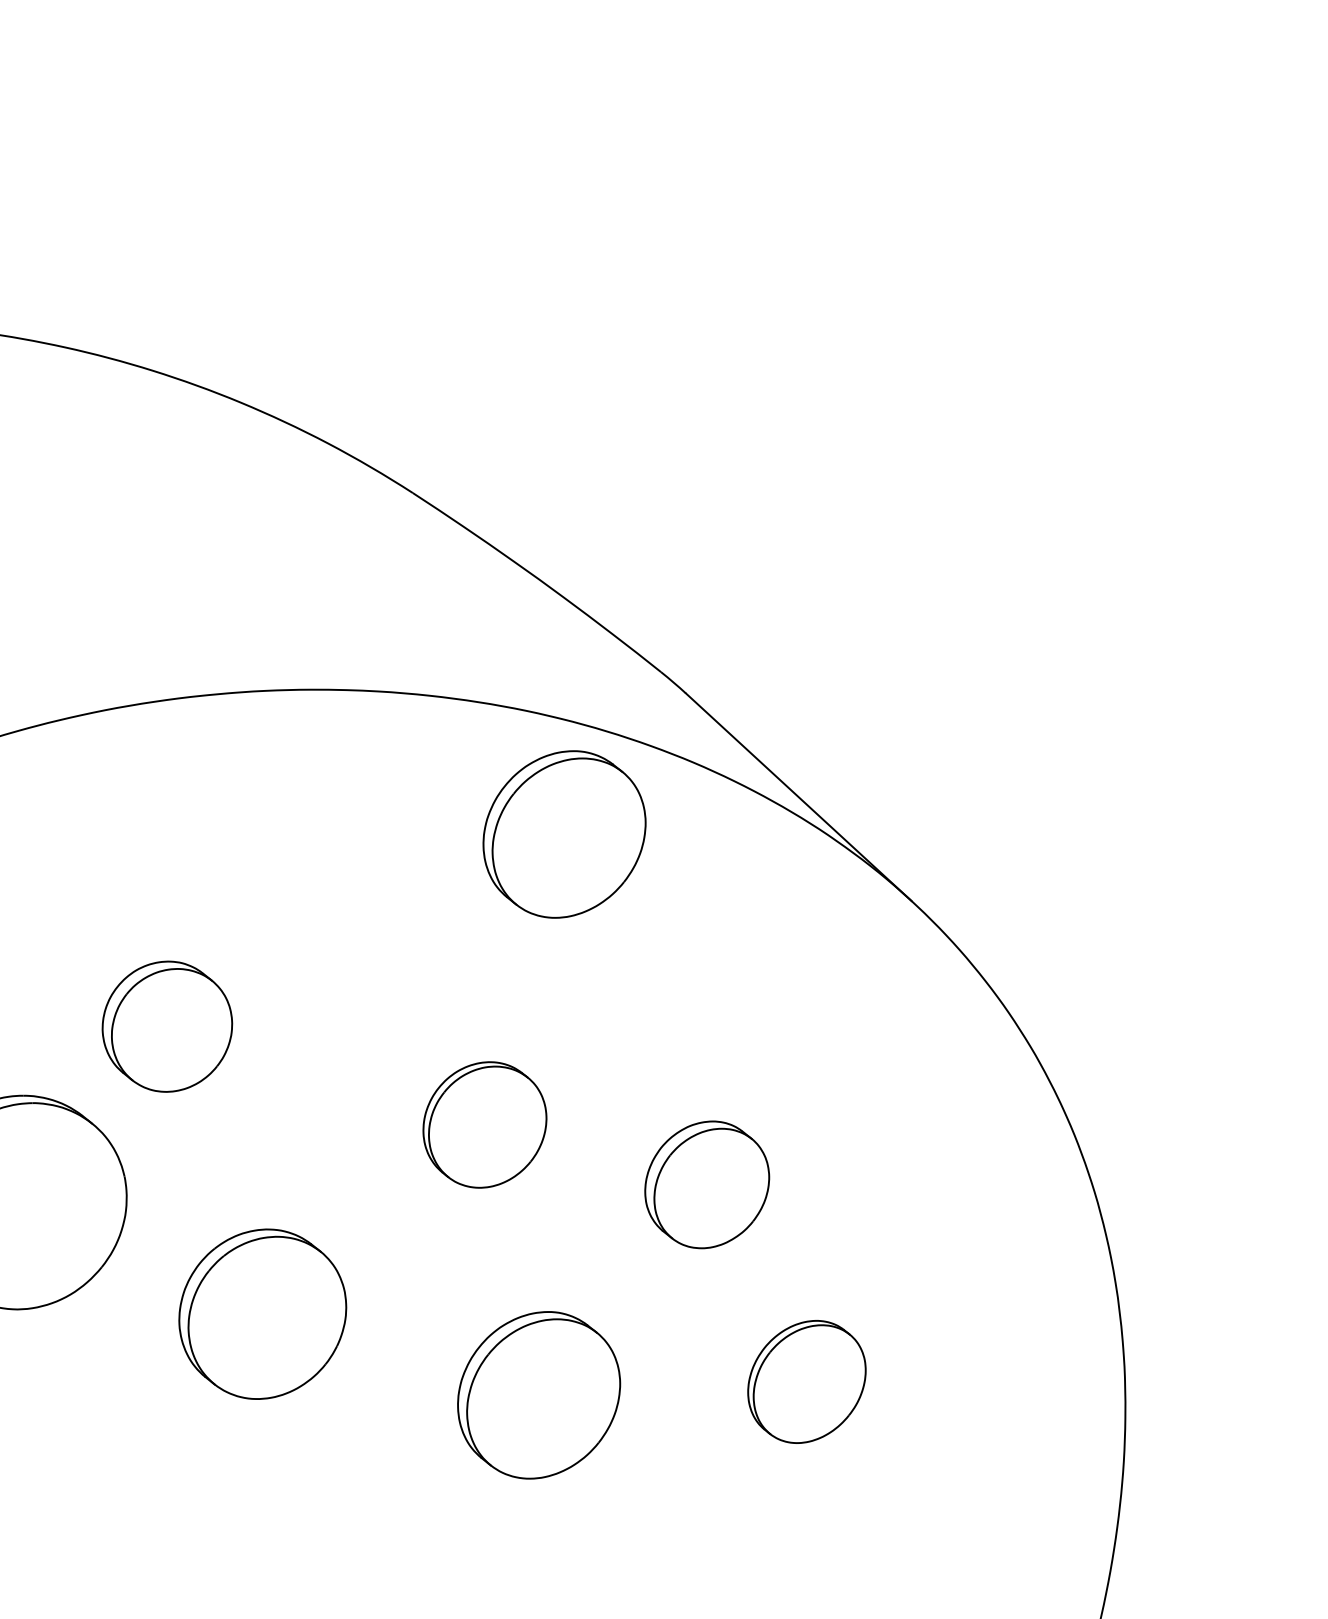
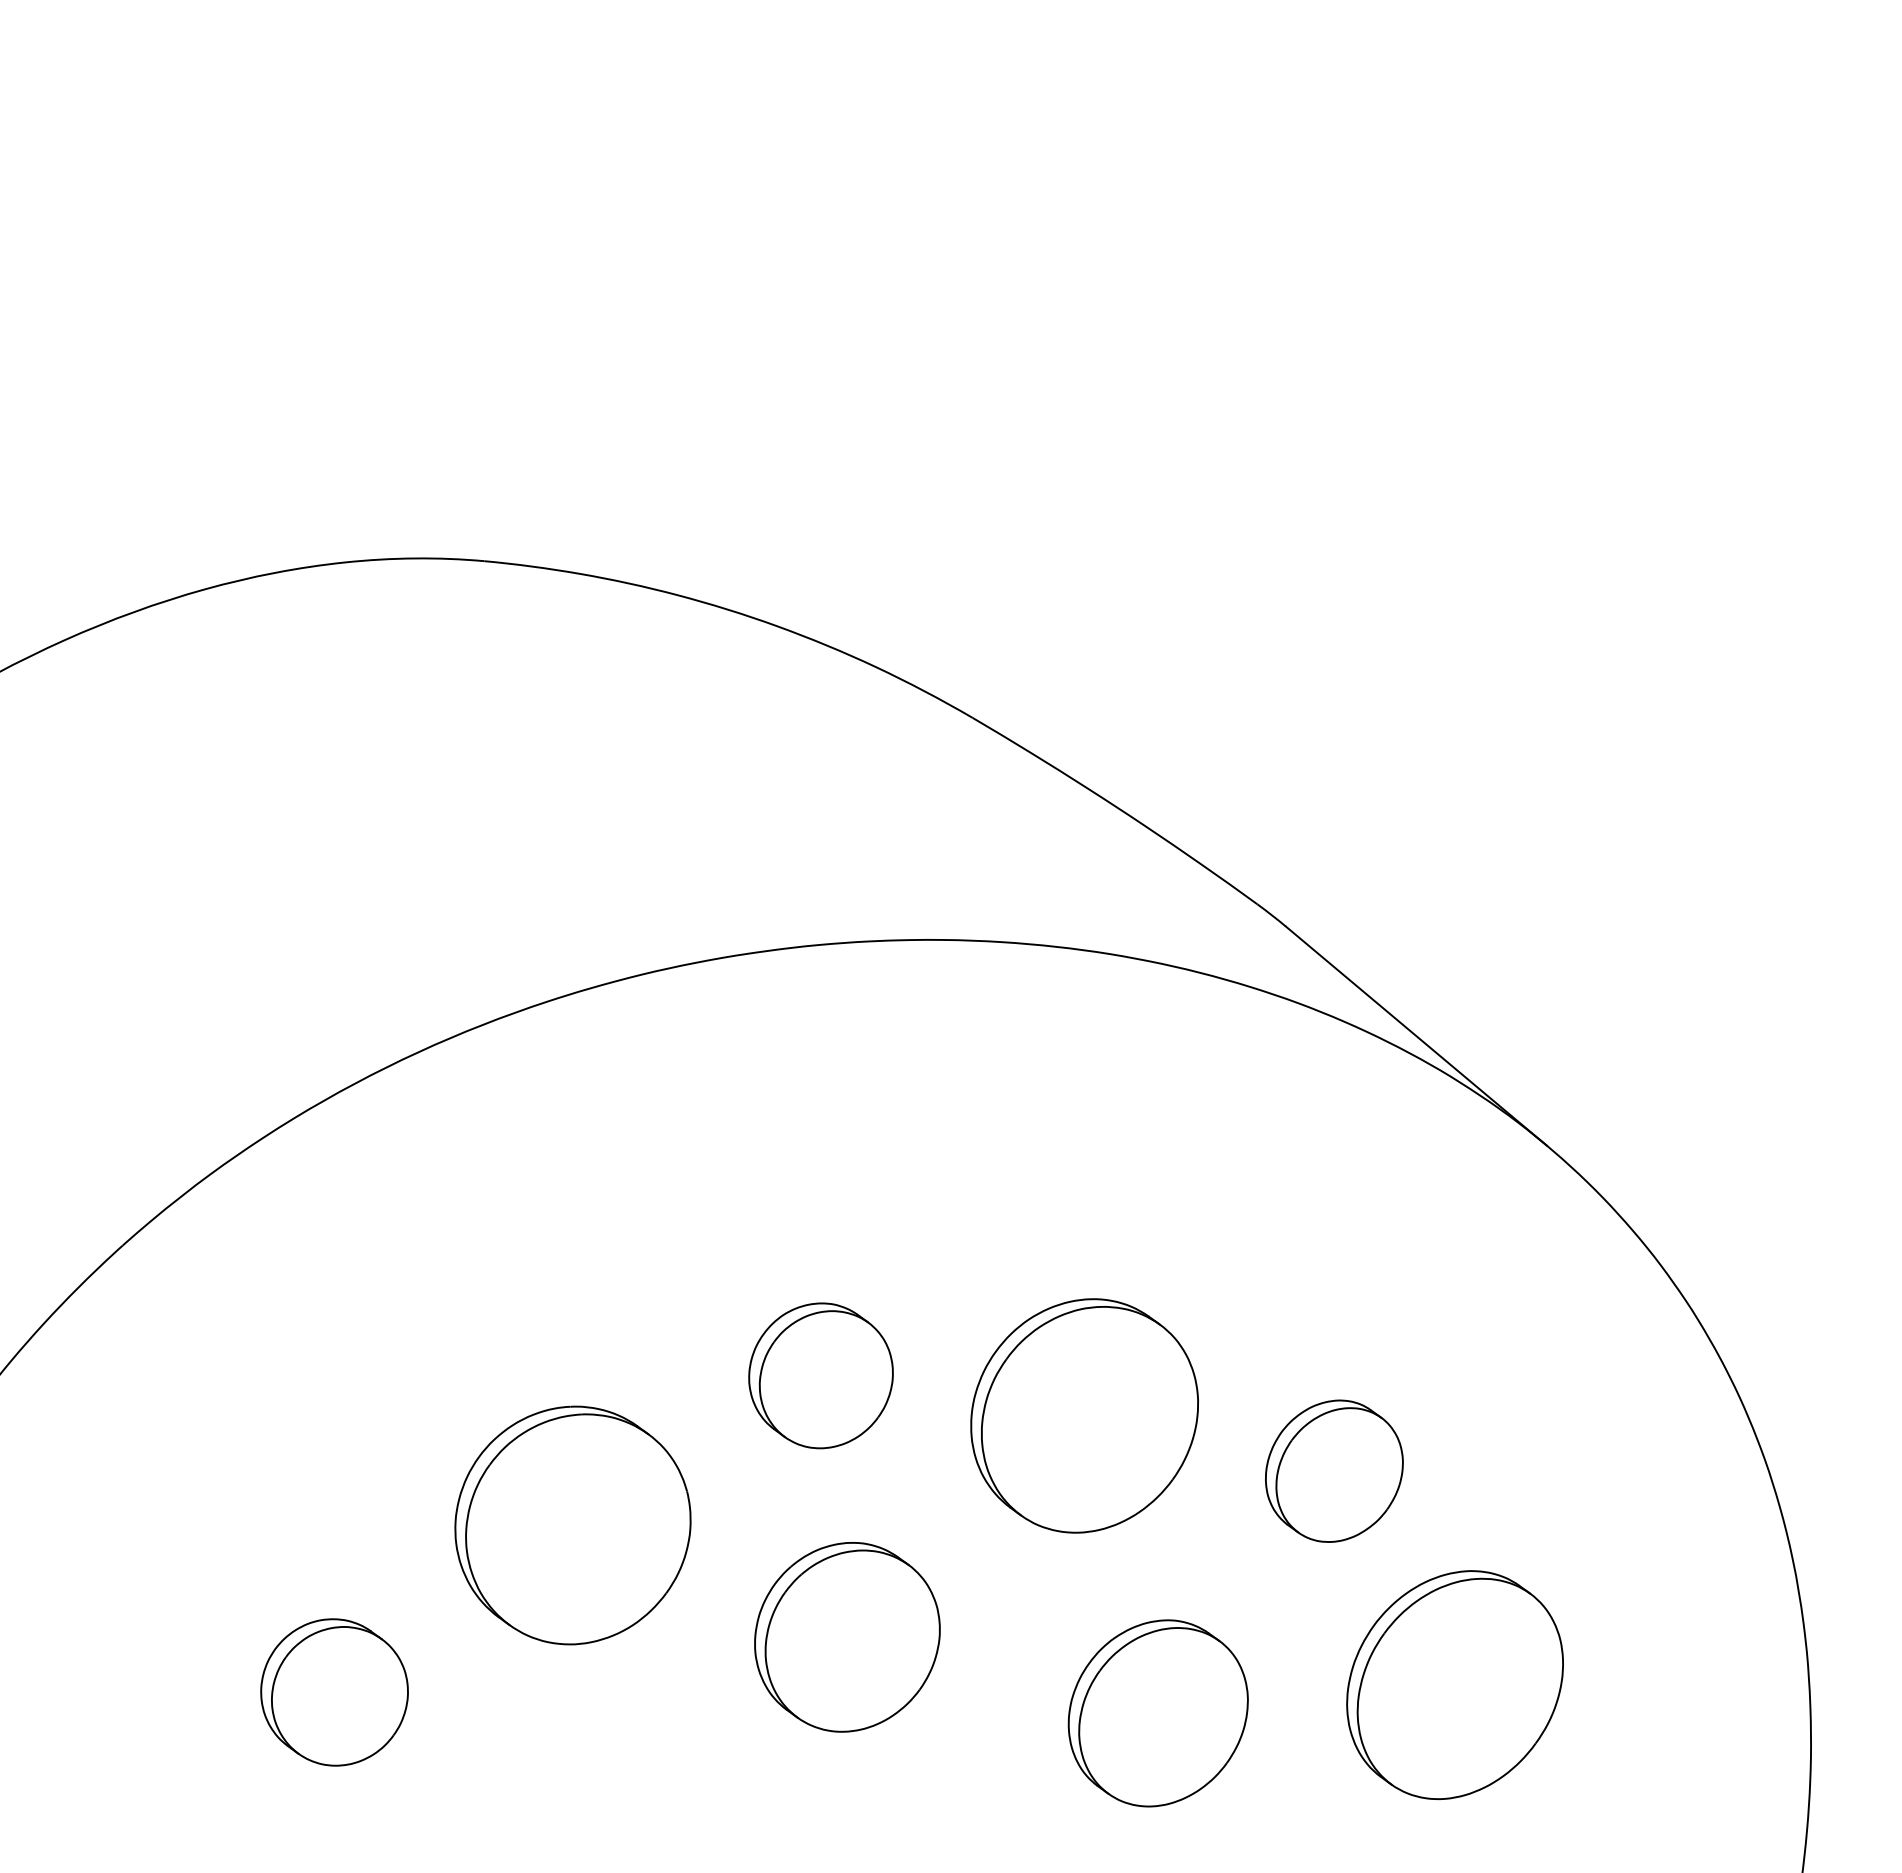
part: (563, 834) -> (1157, 1089), removed
part: (166, 1026) -> (820, 1375), moved
part: (484, 1124) -> (1084, 1415), size x1.67
part: (806, 1381) -> (1454, 1684), size x1.67

